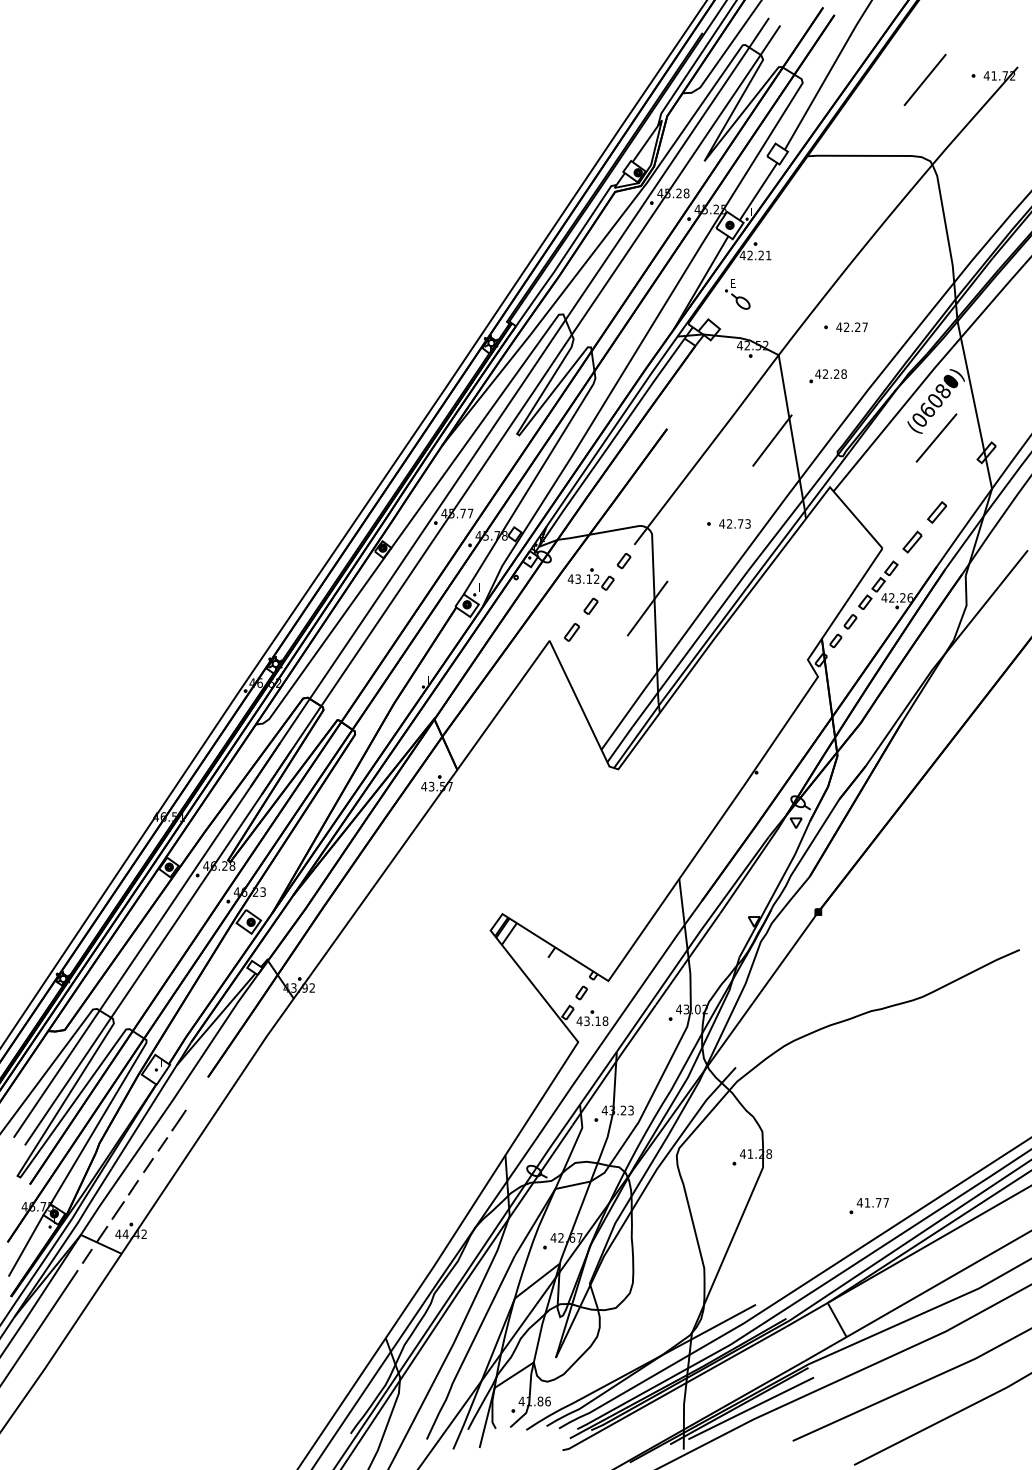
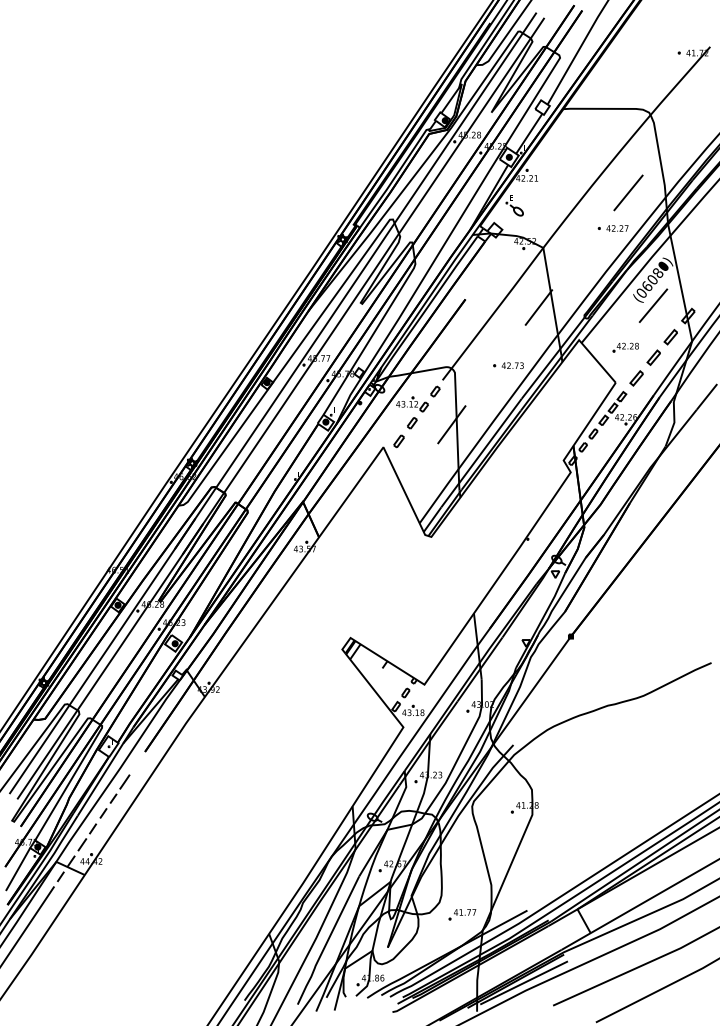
line: (925, 79) -> (628, 192), moved
part: (844, 327) -> (612, 228), moved
part: (827, 376) -> (625, 347), moved
part: (960, 483) -> (670, 337), added
part: (869, 1205) -> (462, 914), moved

